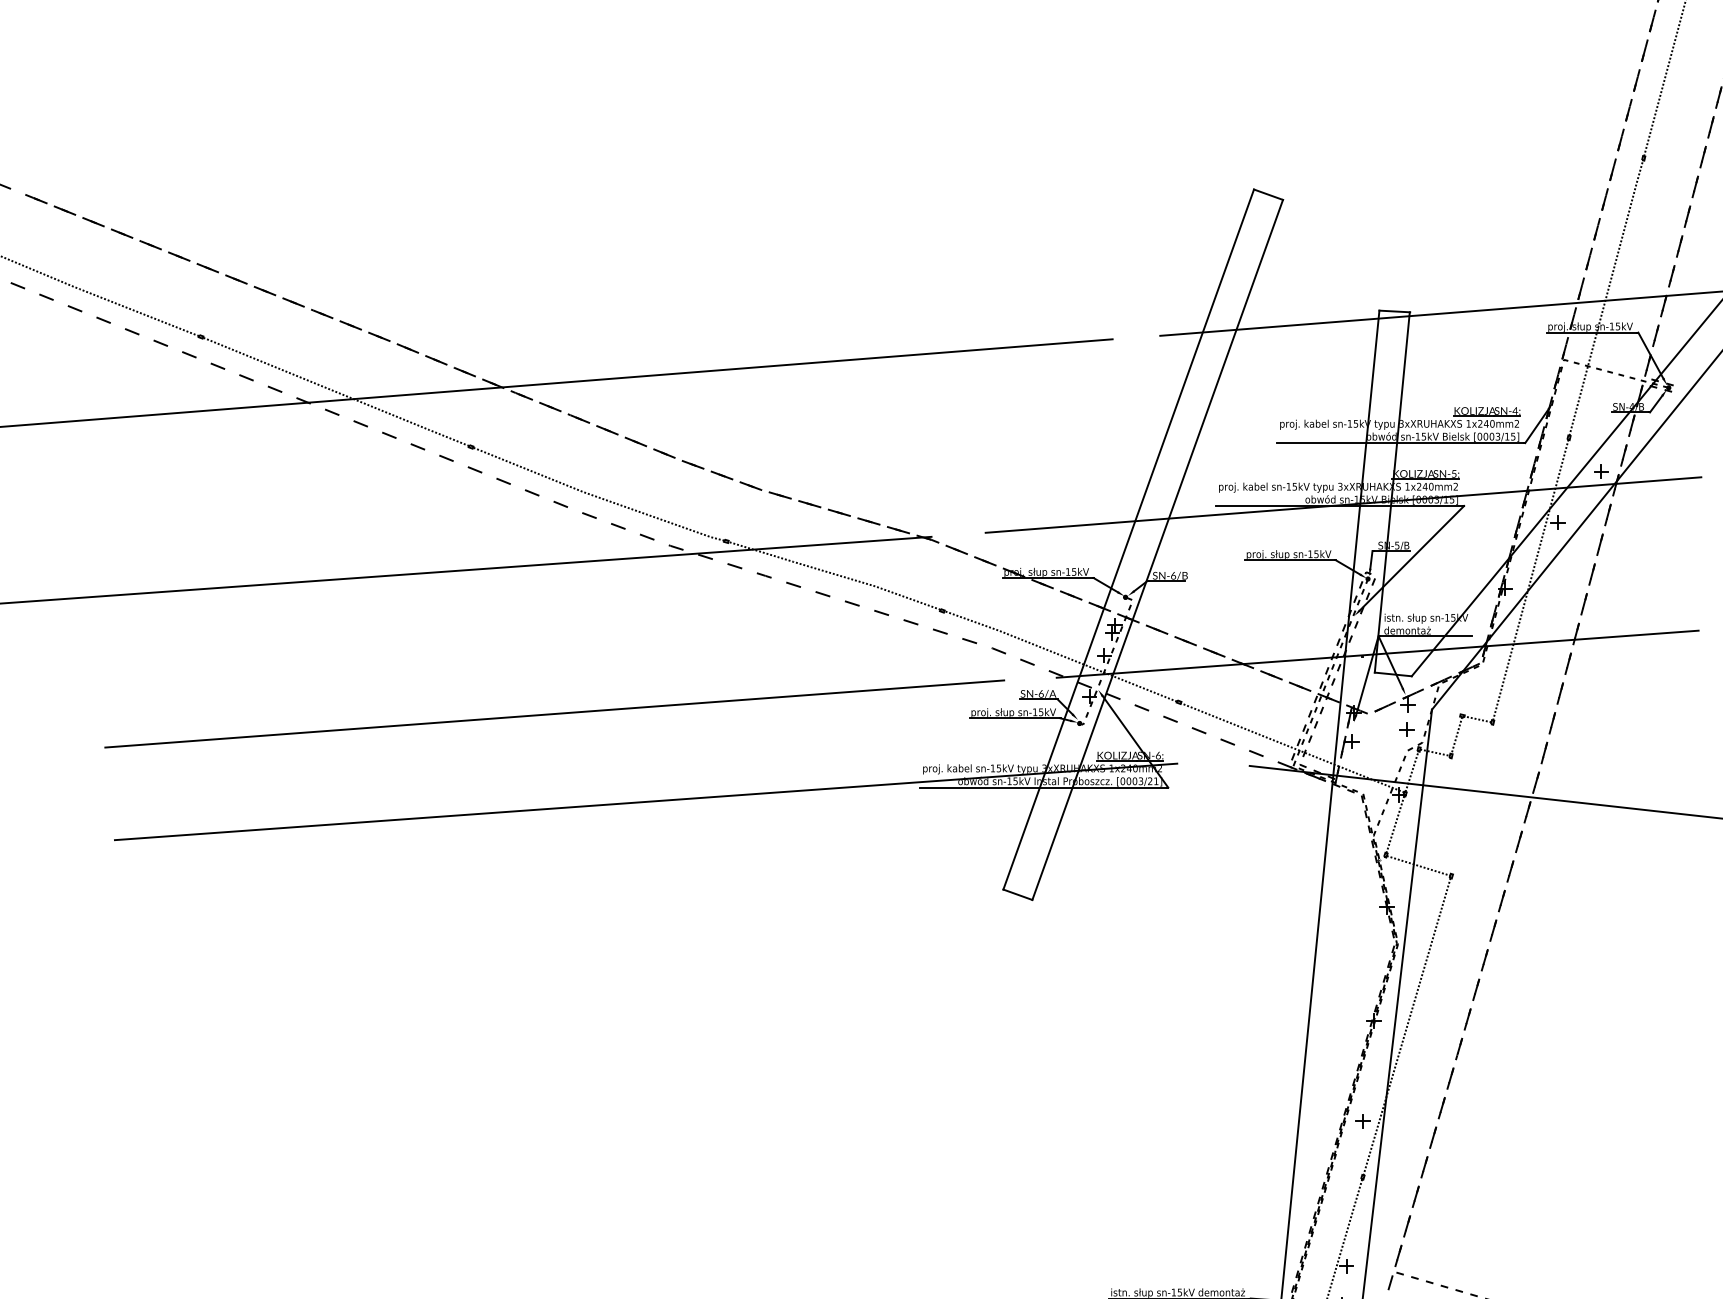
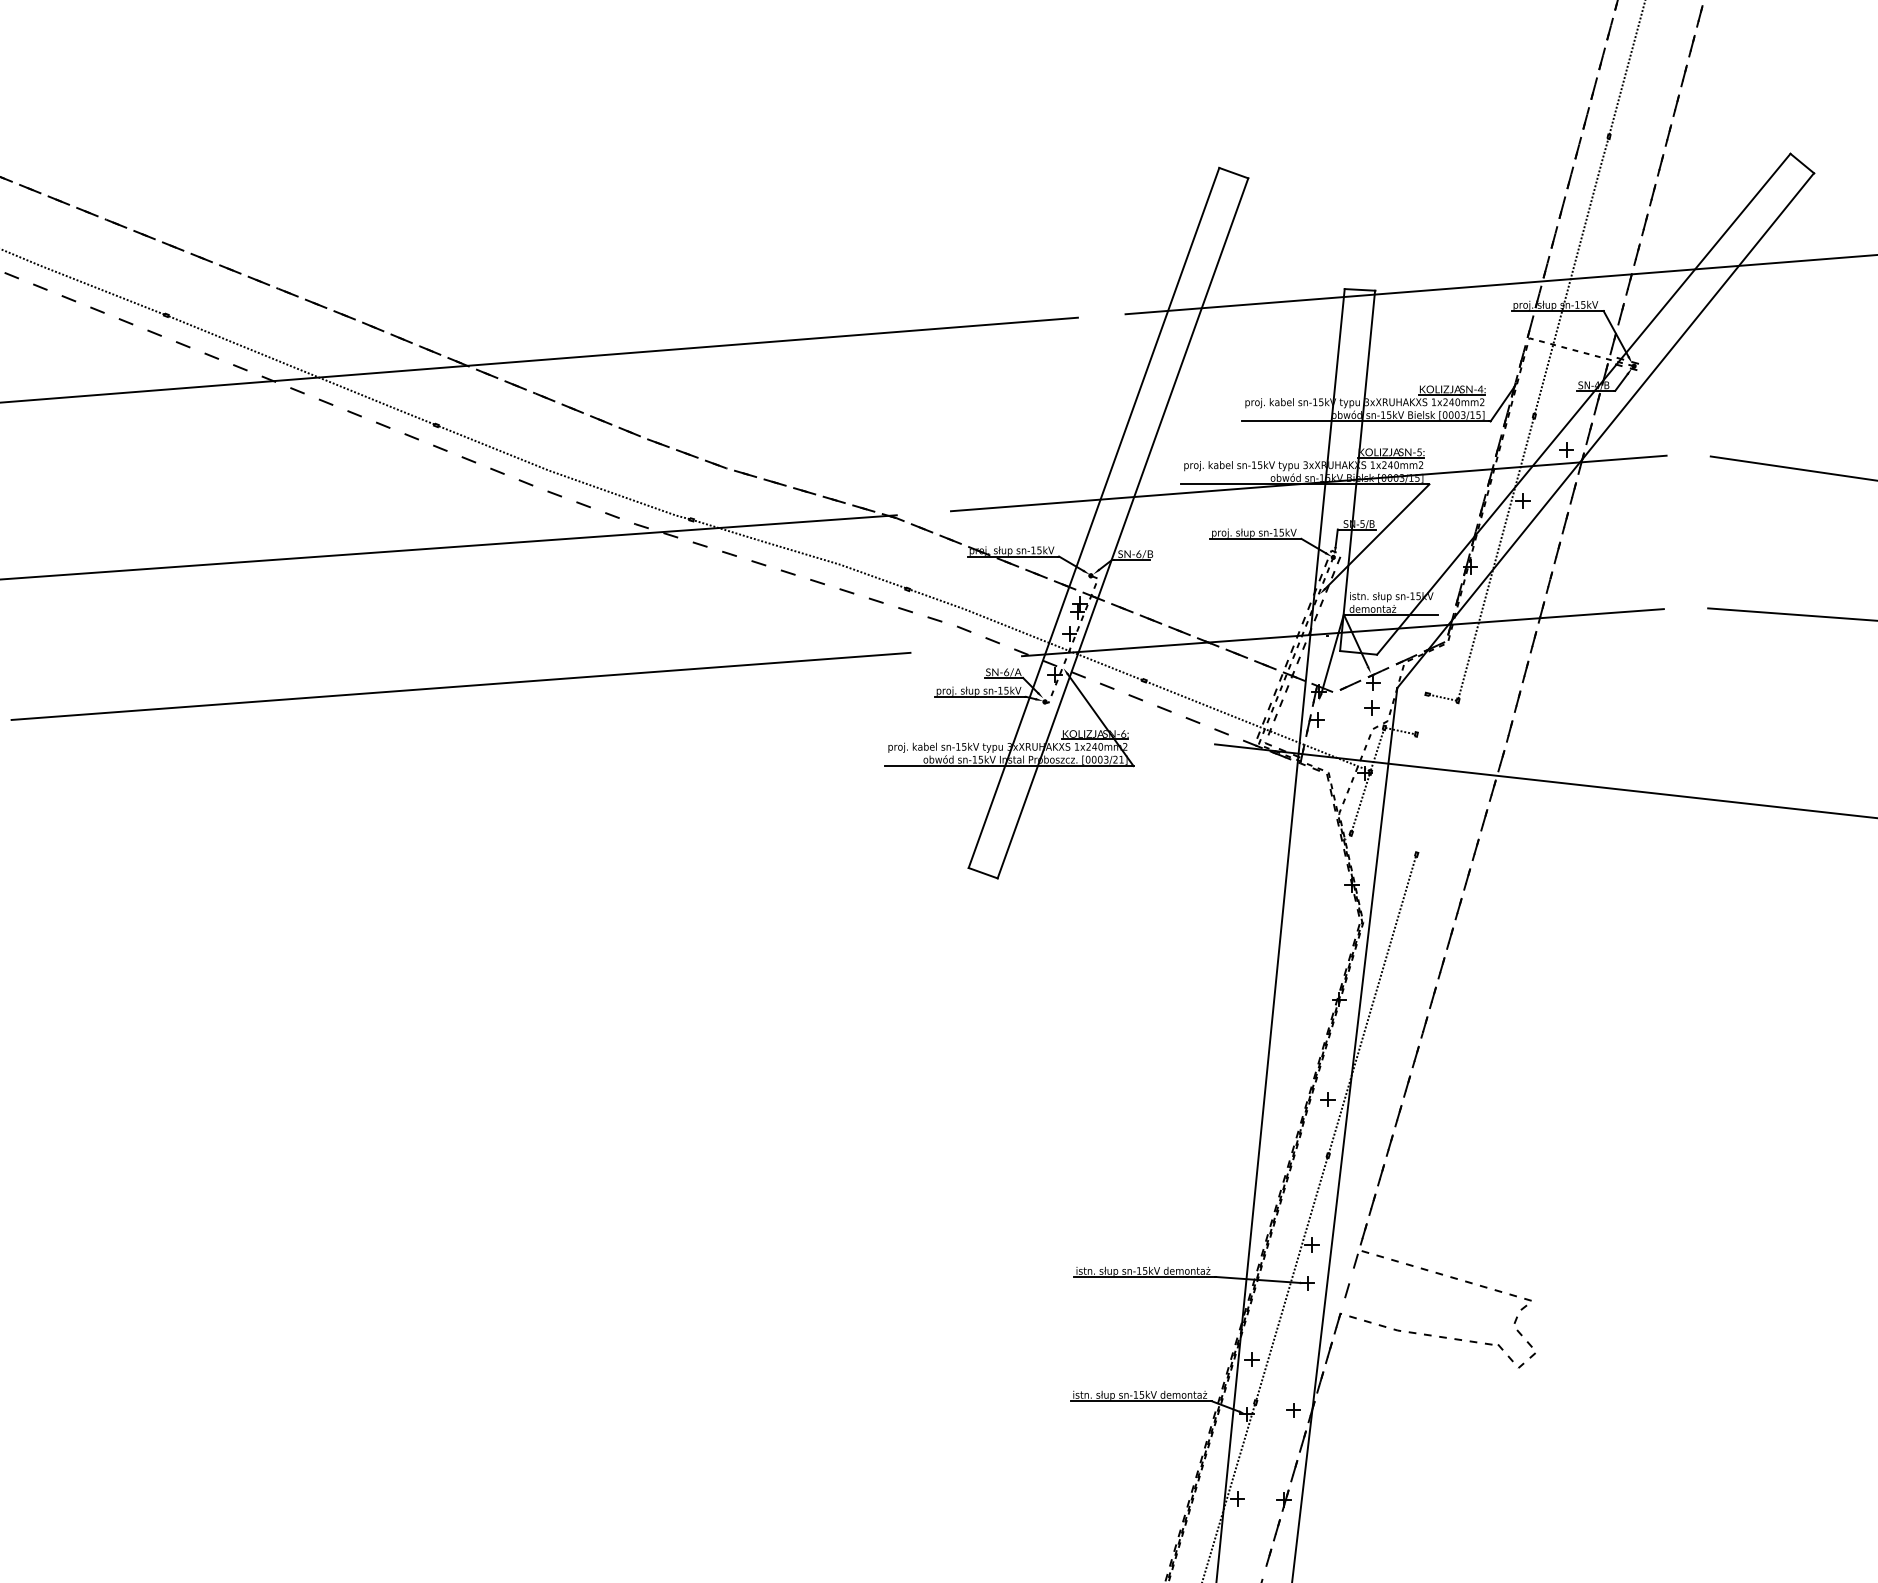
line: (554, 714) -> (460, 686), moved
line: (1456, 735) -> (1421, 713), removed
line: (646, 802) -> (611, 780), removed
line: (1418, 866) -> (1383, 844), removed

